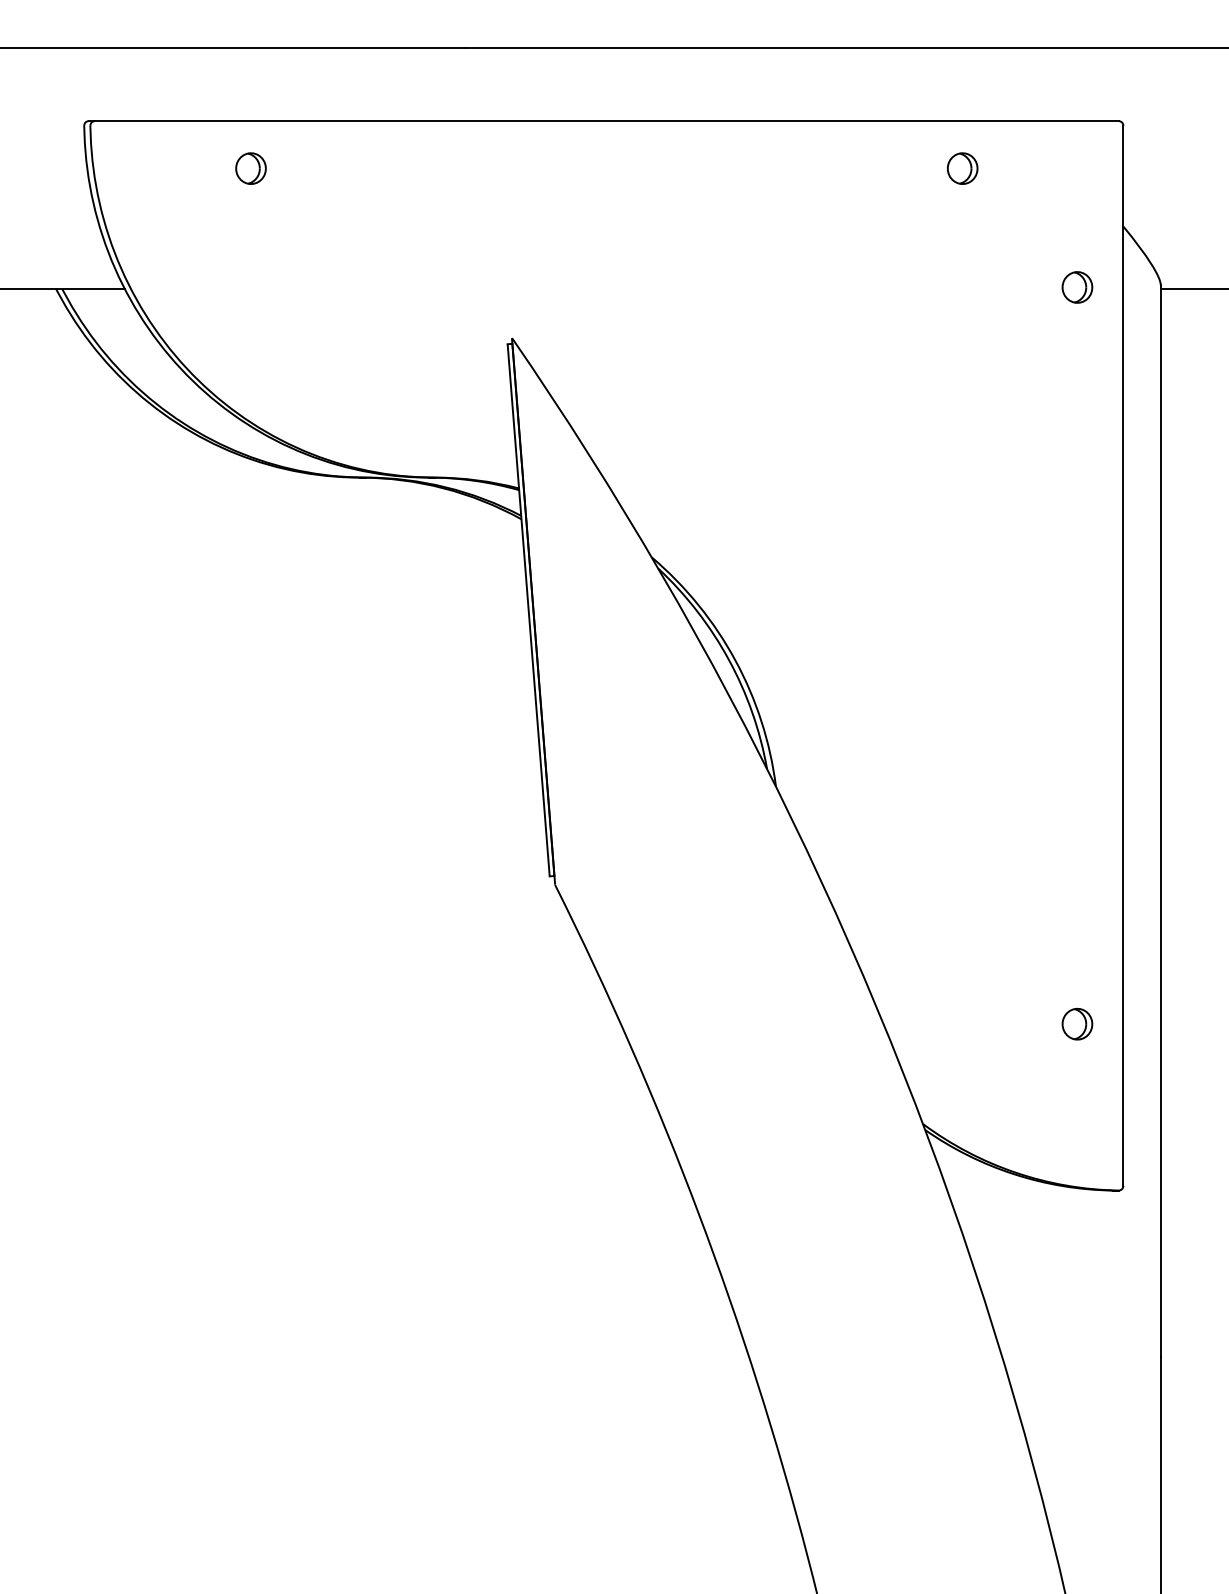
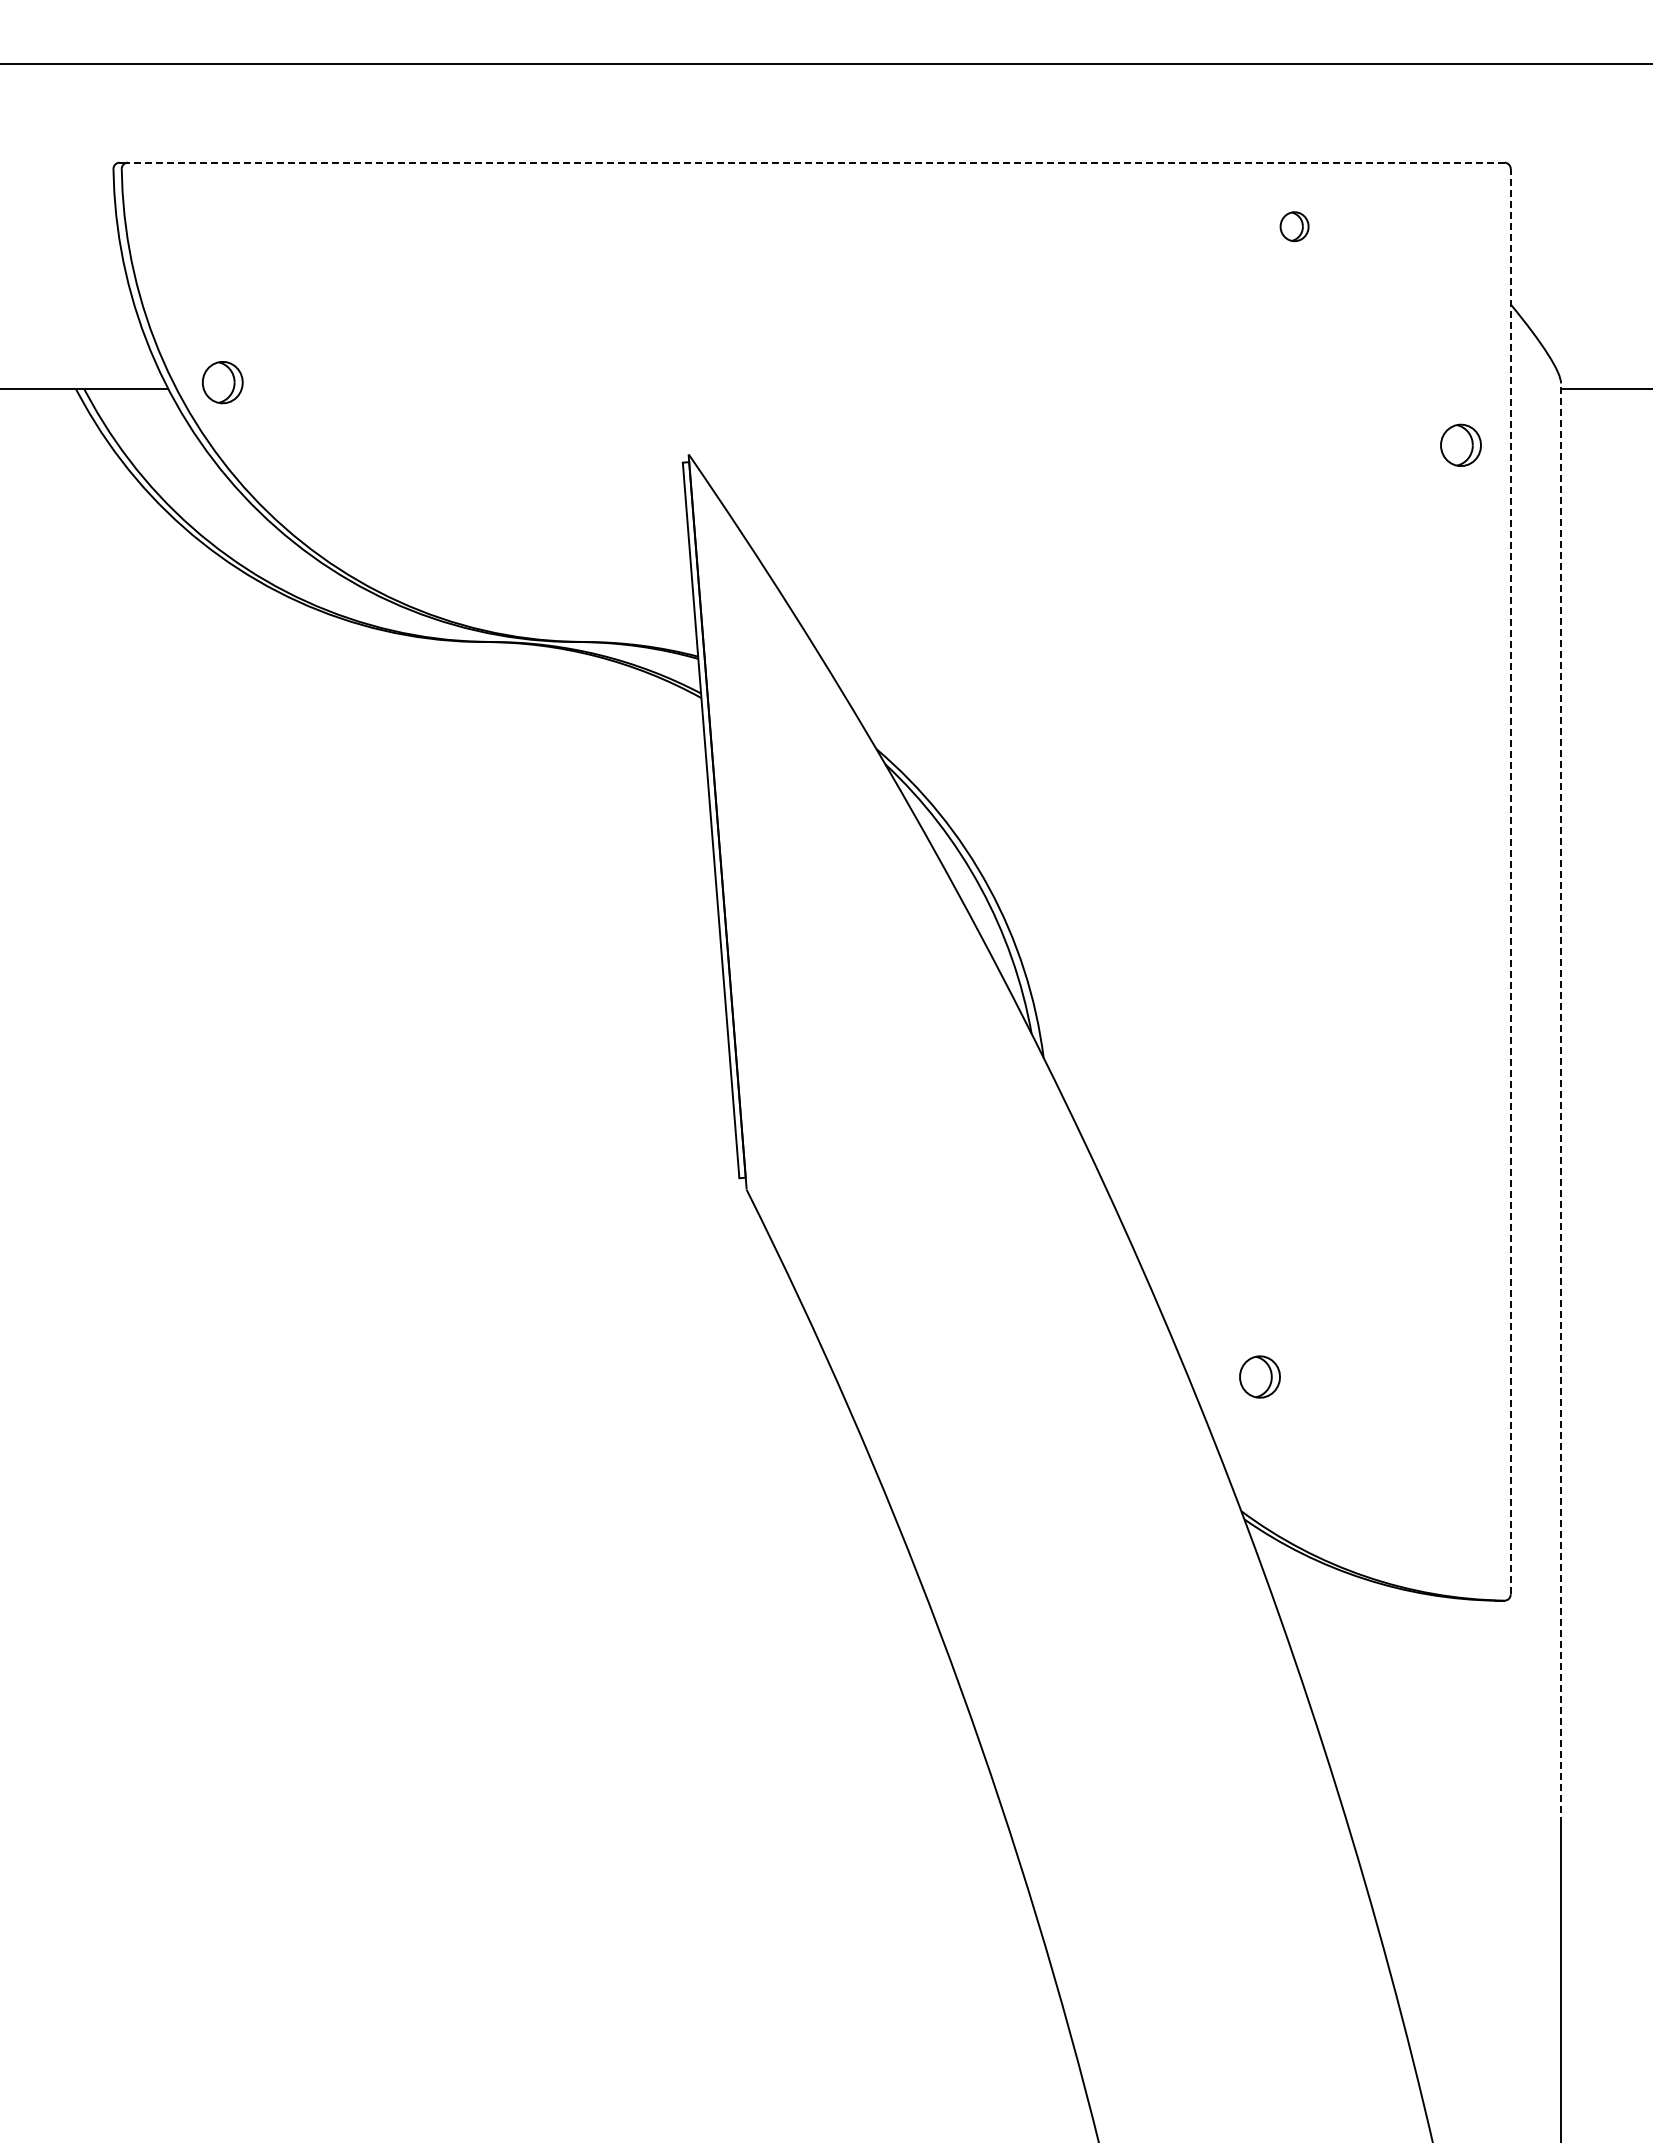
line: (606, 120) -> (815, 162), solid -> dashed
part: (250, 168) -> (222, 382), moved
part: (962, 168) -> (1294, 226), size x0.7
part: (1077, 286) -> (1460, 444), moved
line: (1123, 655) -> (1510, 881), solid -> dashed
line: (1161, 820) -> (1561, 1103), solid -> dashed
part: (1077, 1023) -> (1259, 1376), moved

